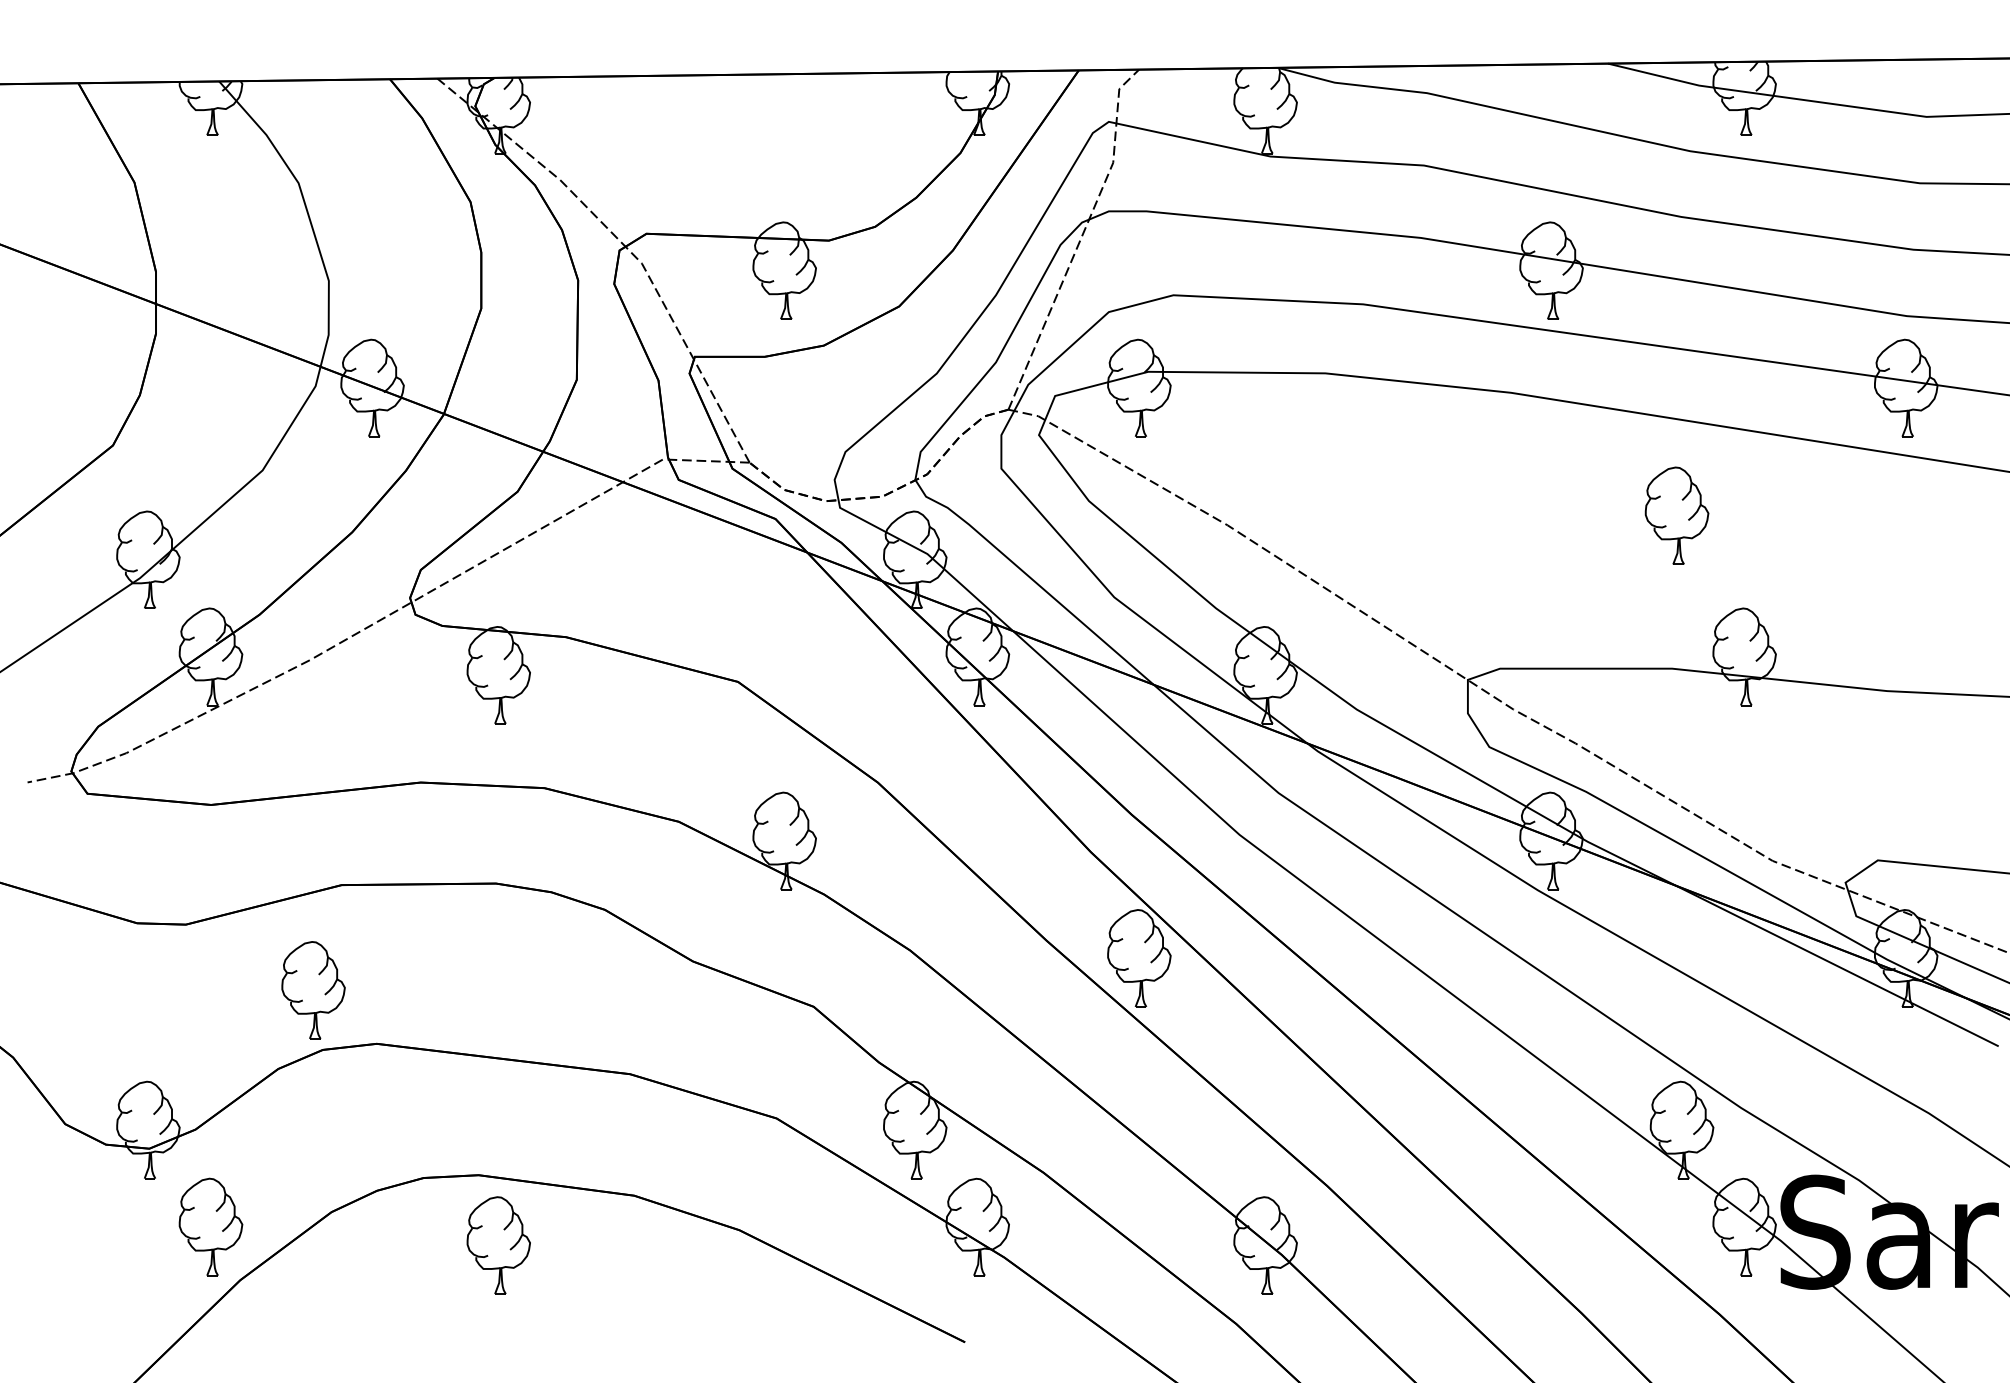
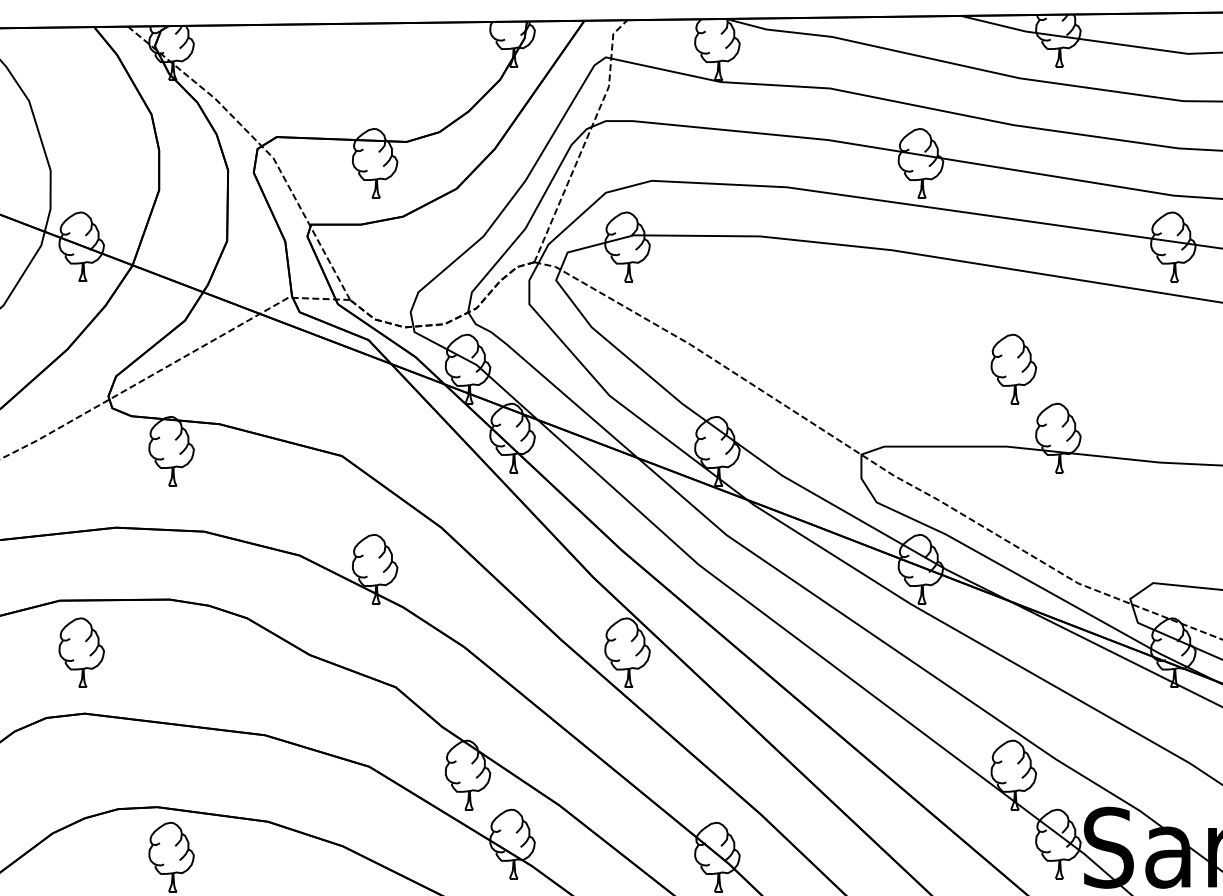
part: (1676, 515) -> (1013, 368), moved
part: (313, 990) -> (81, 652), moved

